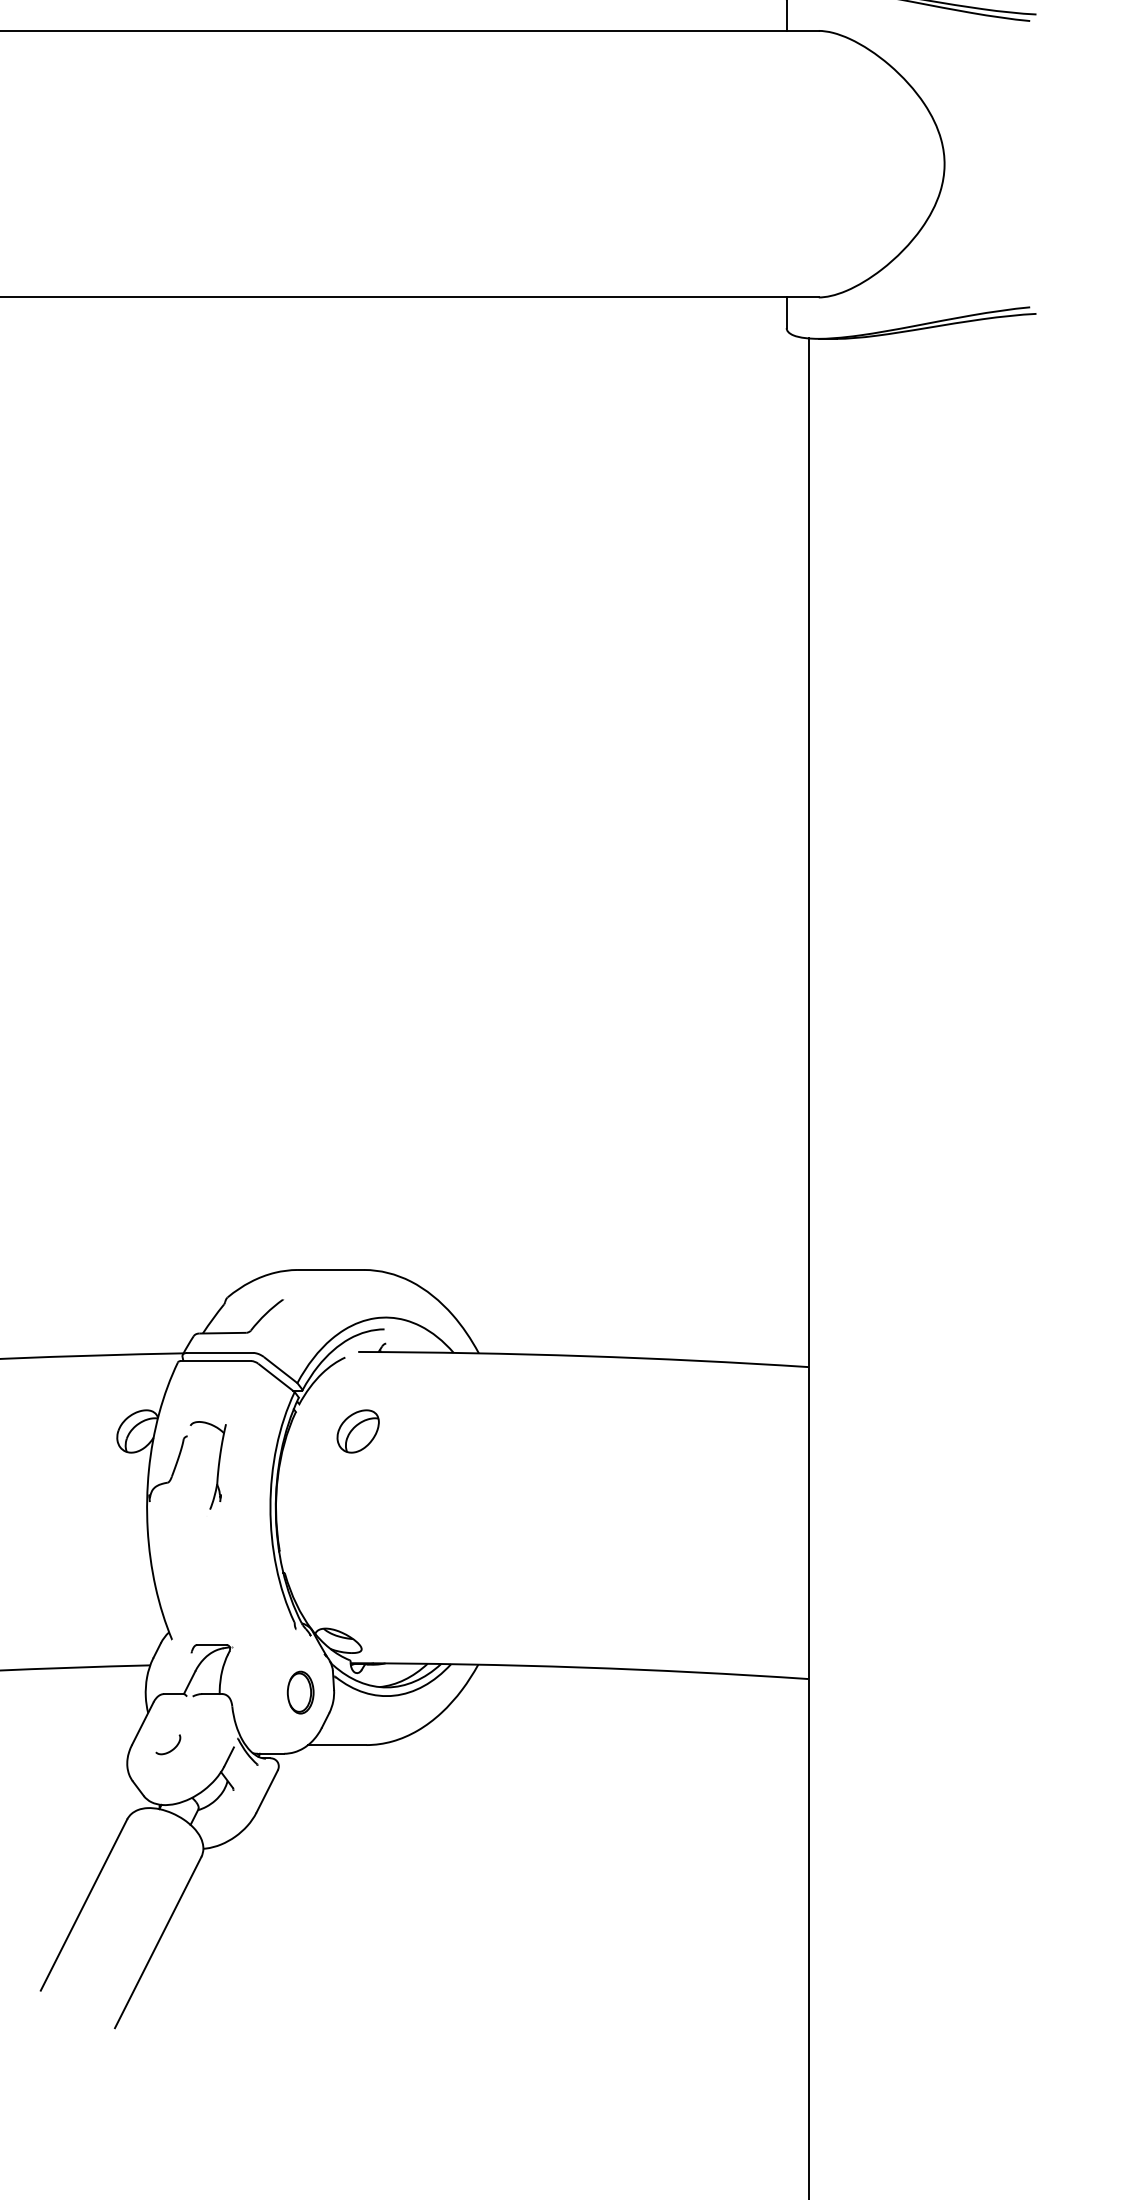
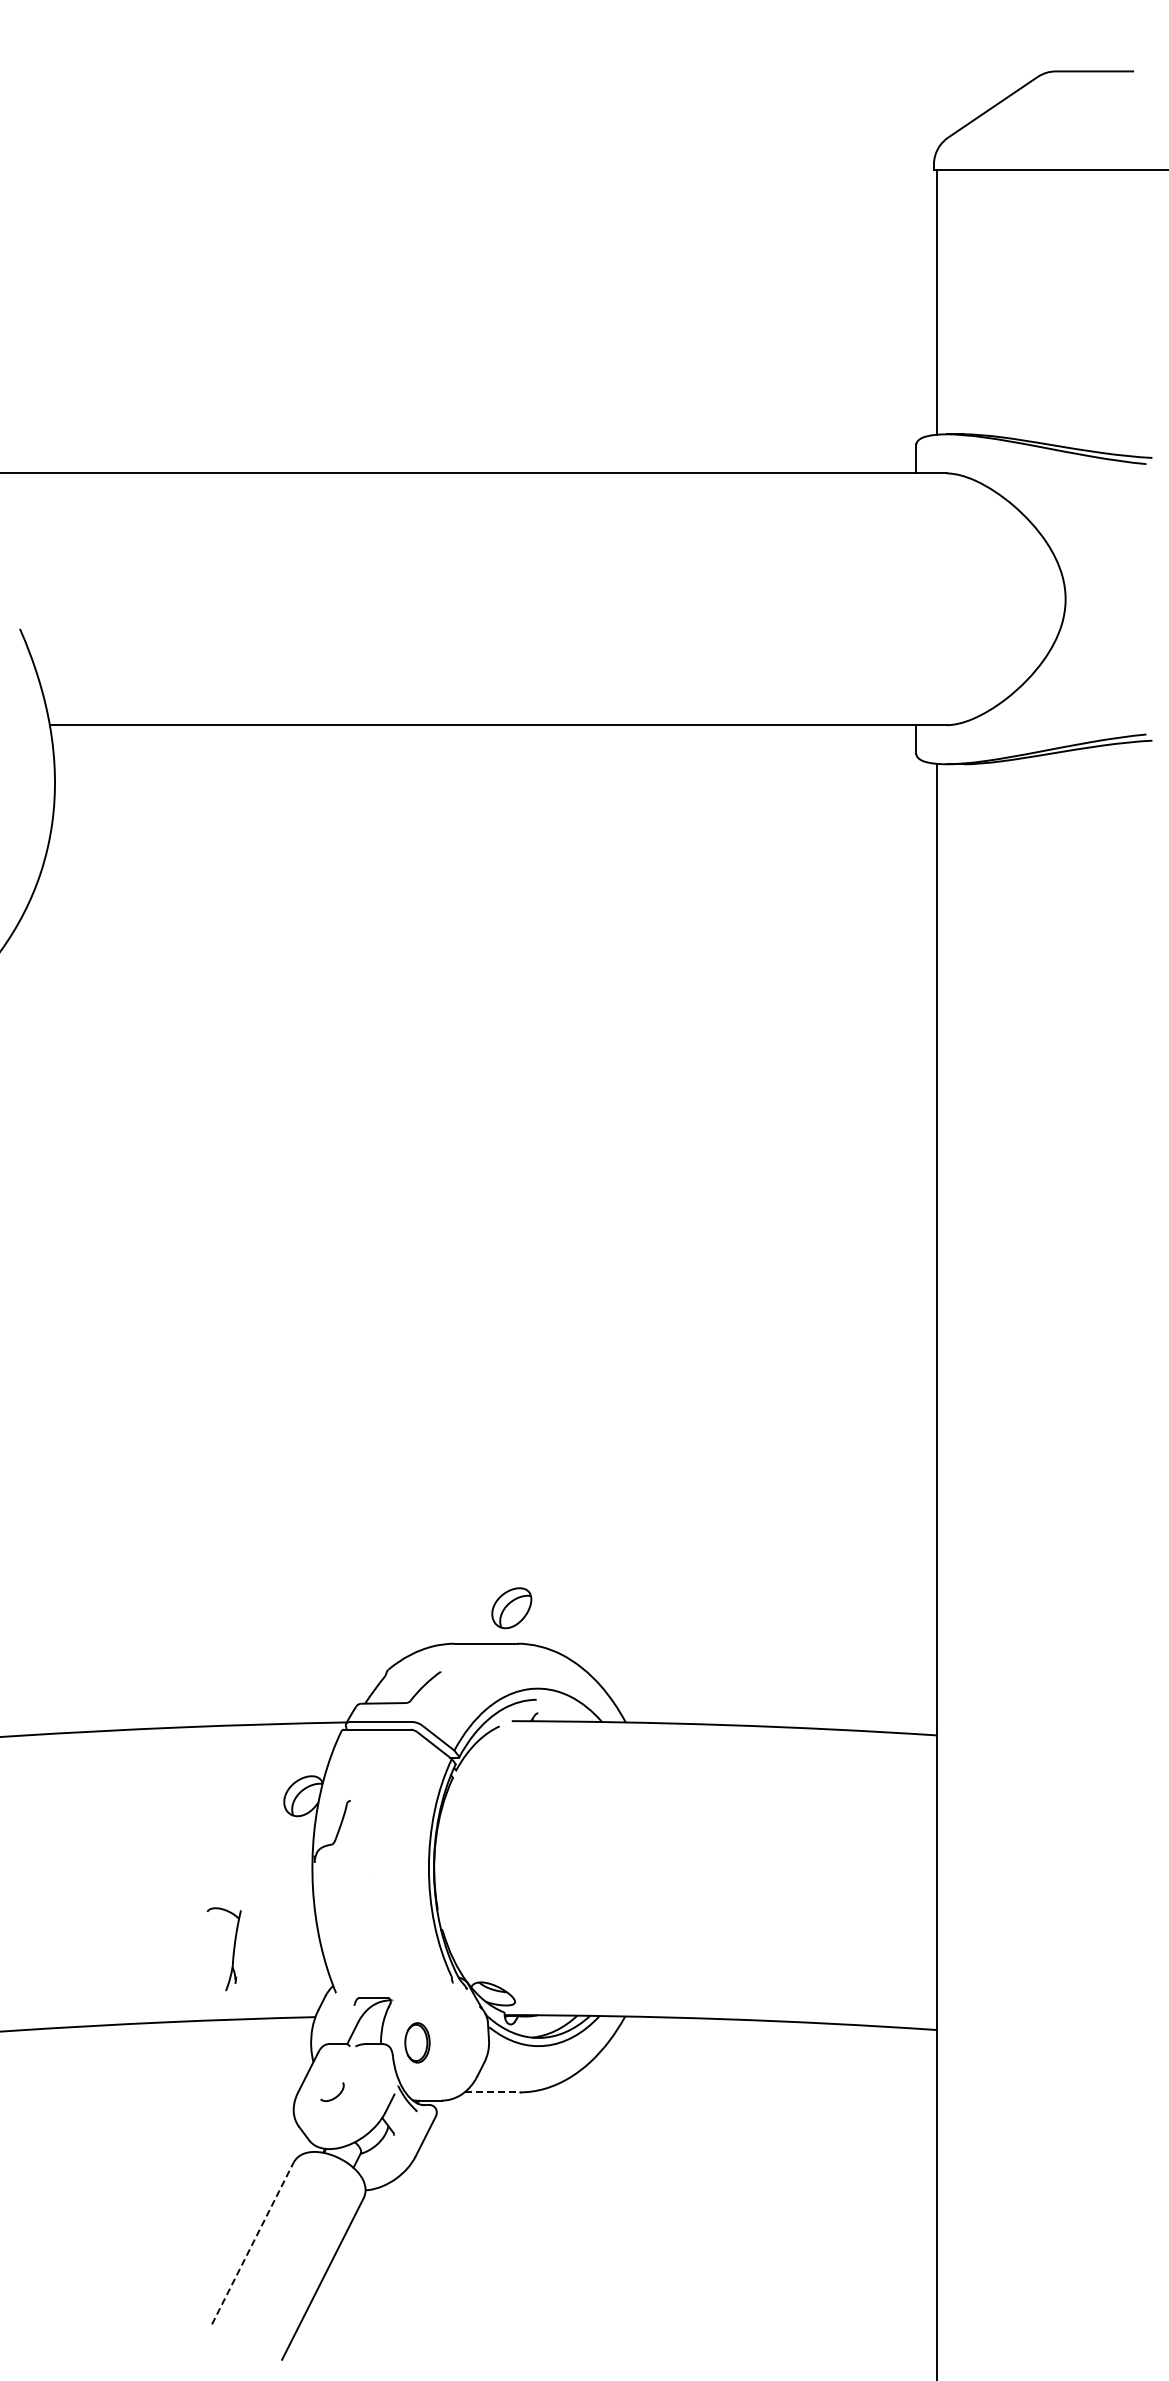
part: (357, 1431) -> (511, 1608), moved
part: (217, 1469) -> (232, 1953), moved
part: (300, 1692) -> (417, 2042), moved
line: (337, 1745) -> (492, 2092), solid -> dashed
line: (83, 1905) -> (252, 2243), solid -> dashed

